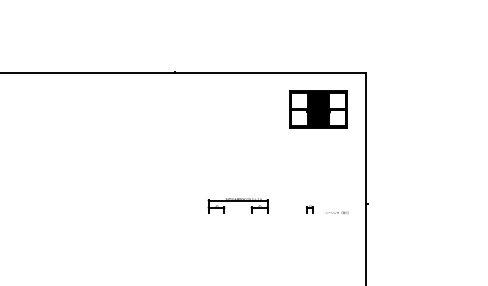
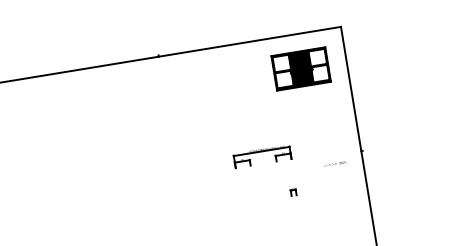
part: (237, 205) -> (261, 156), moved
part: (309, 209) -> (293, 192), moved

